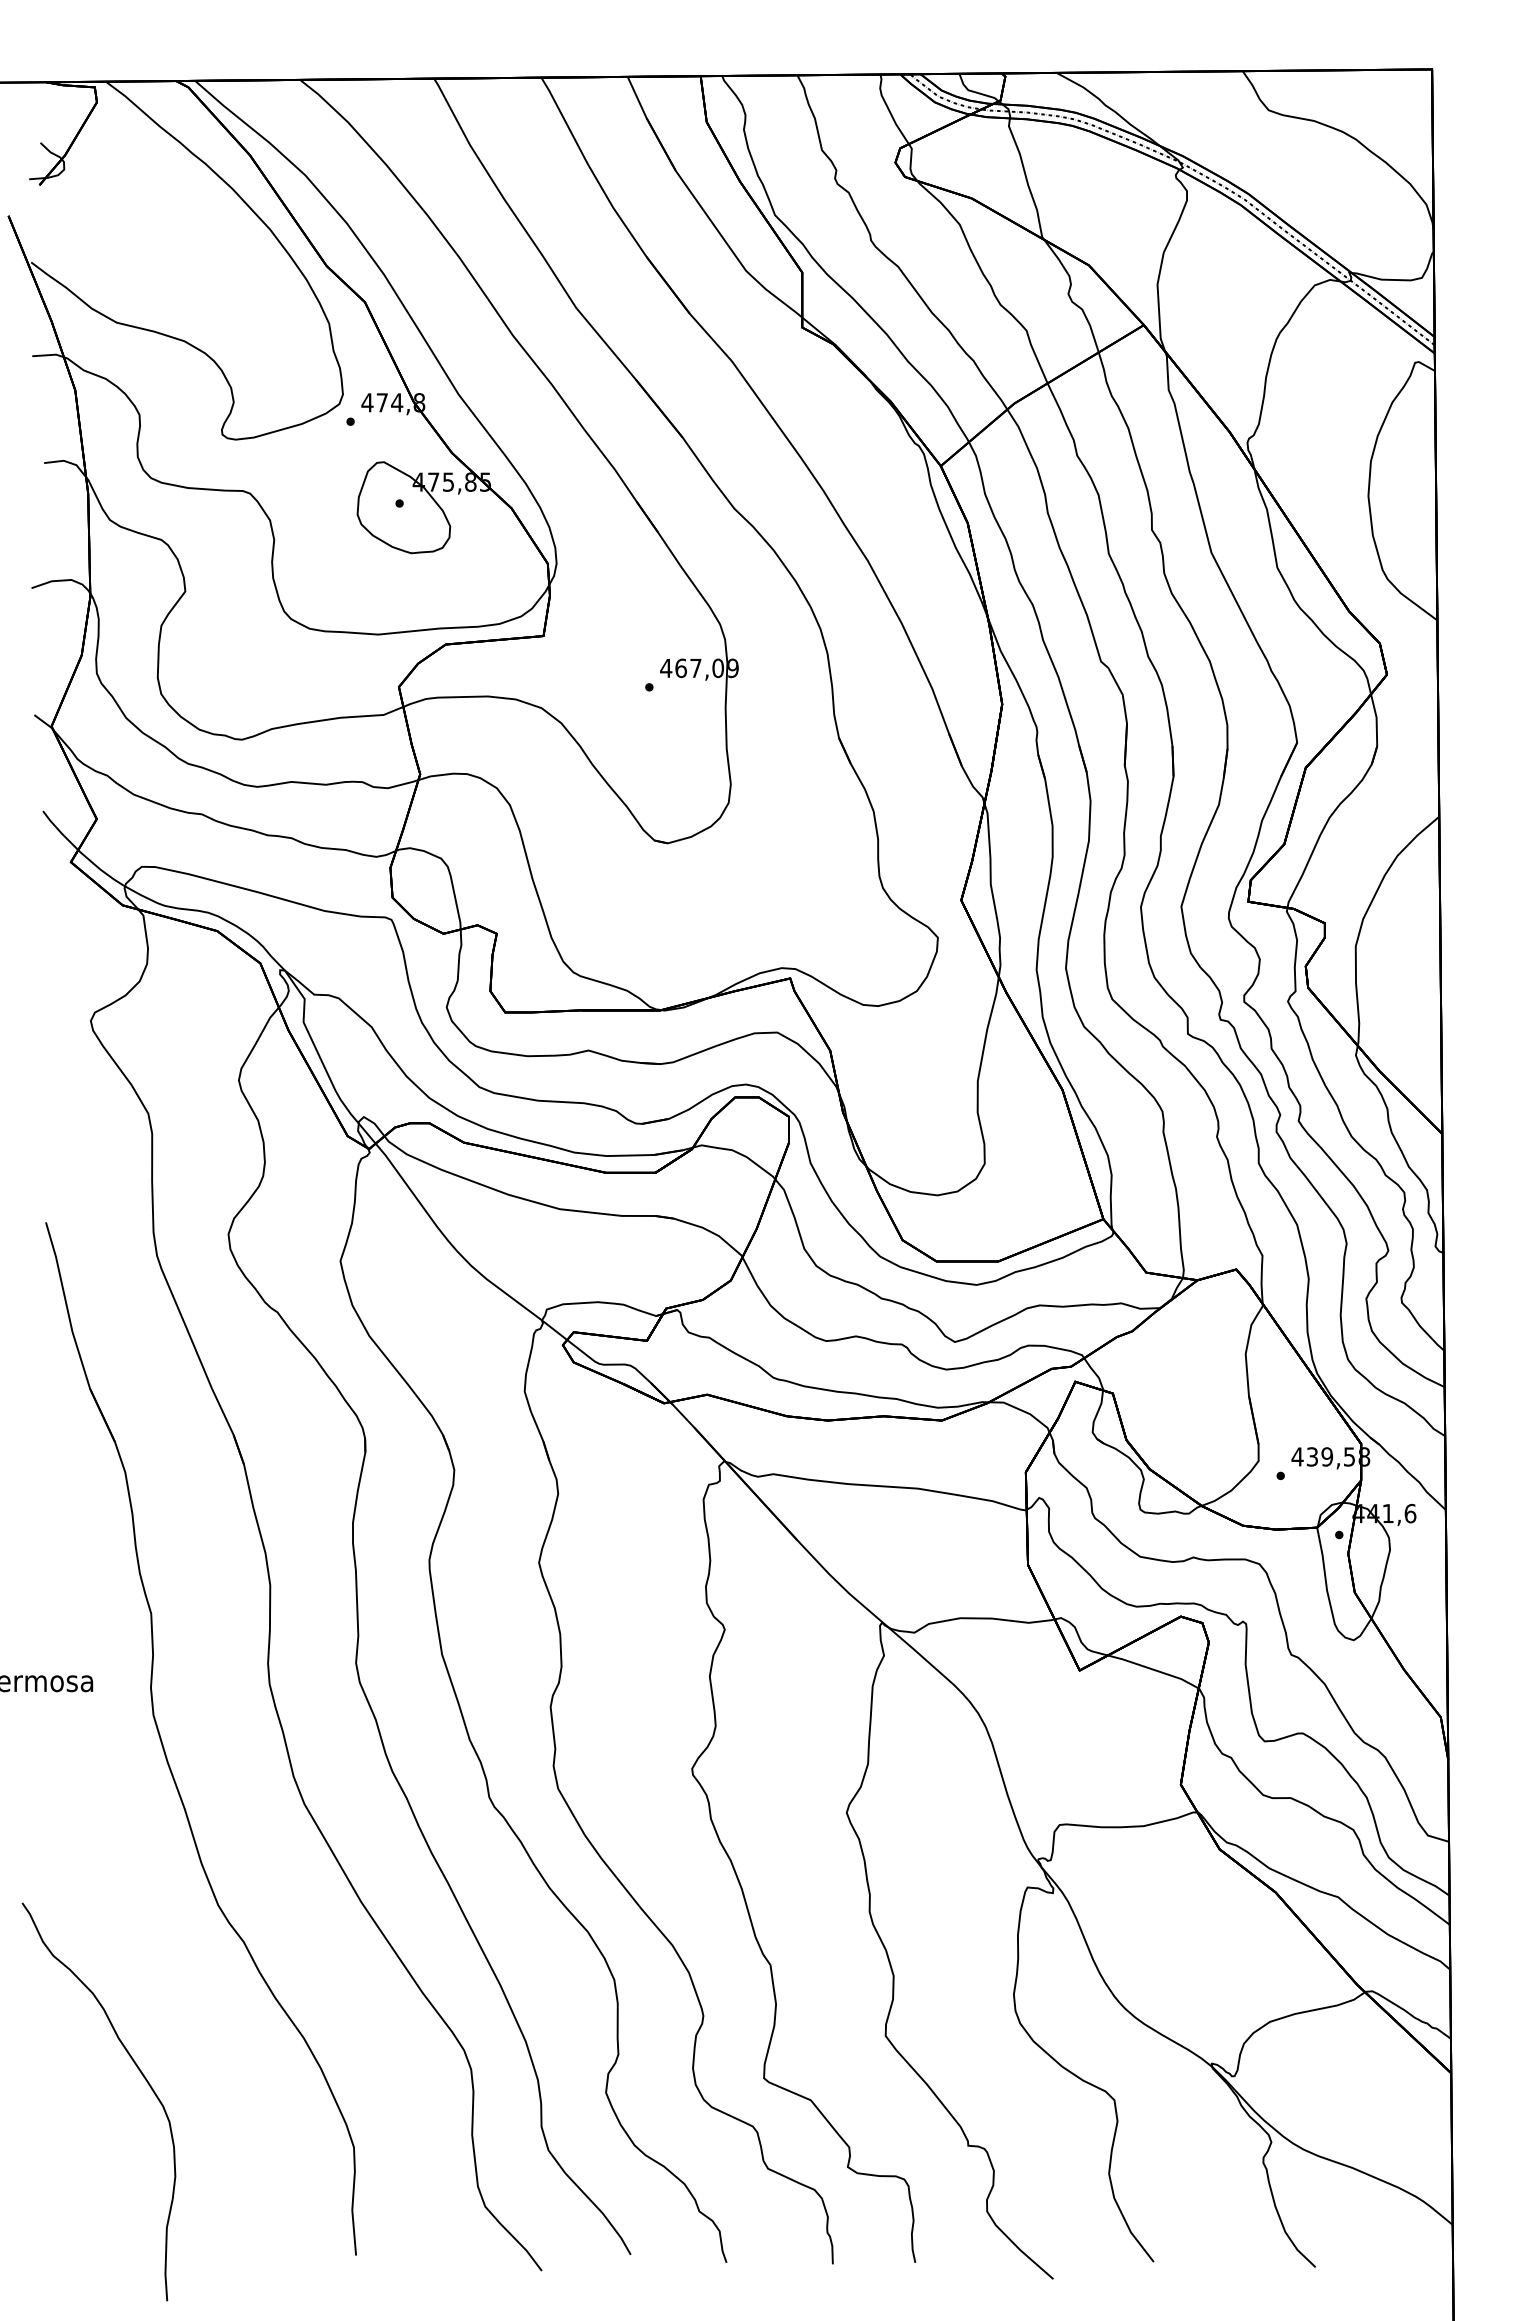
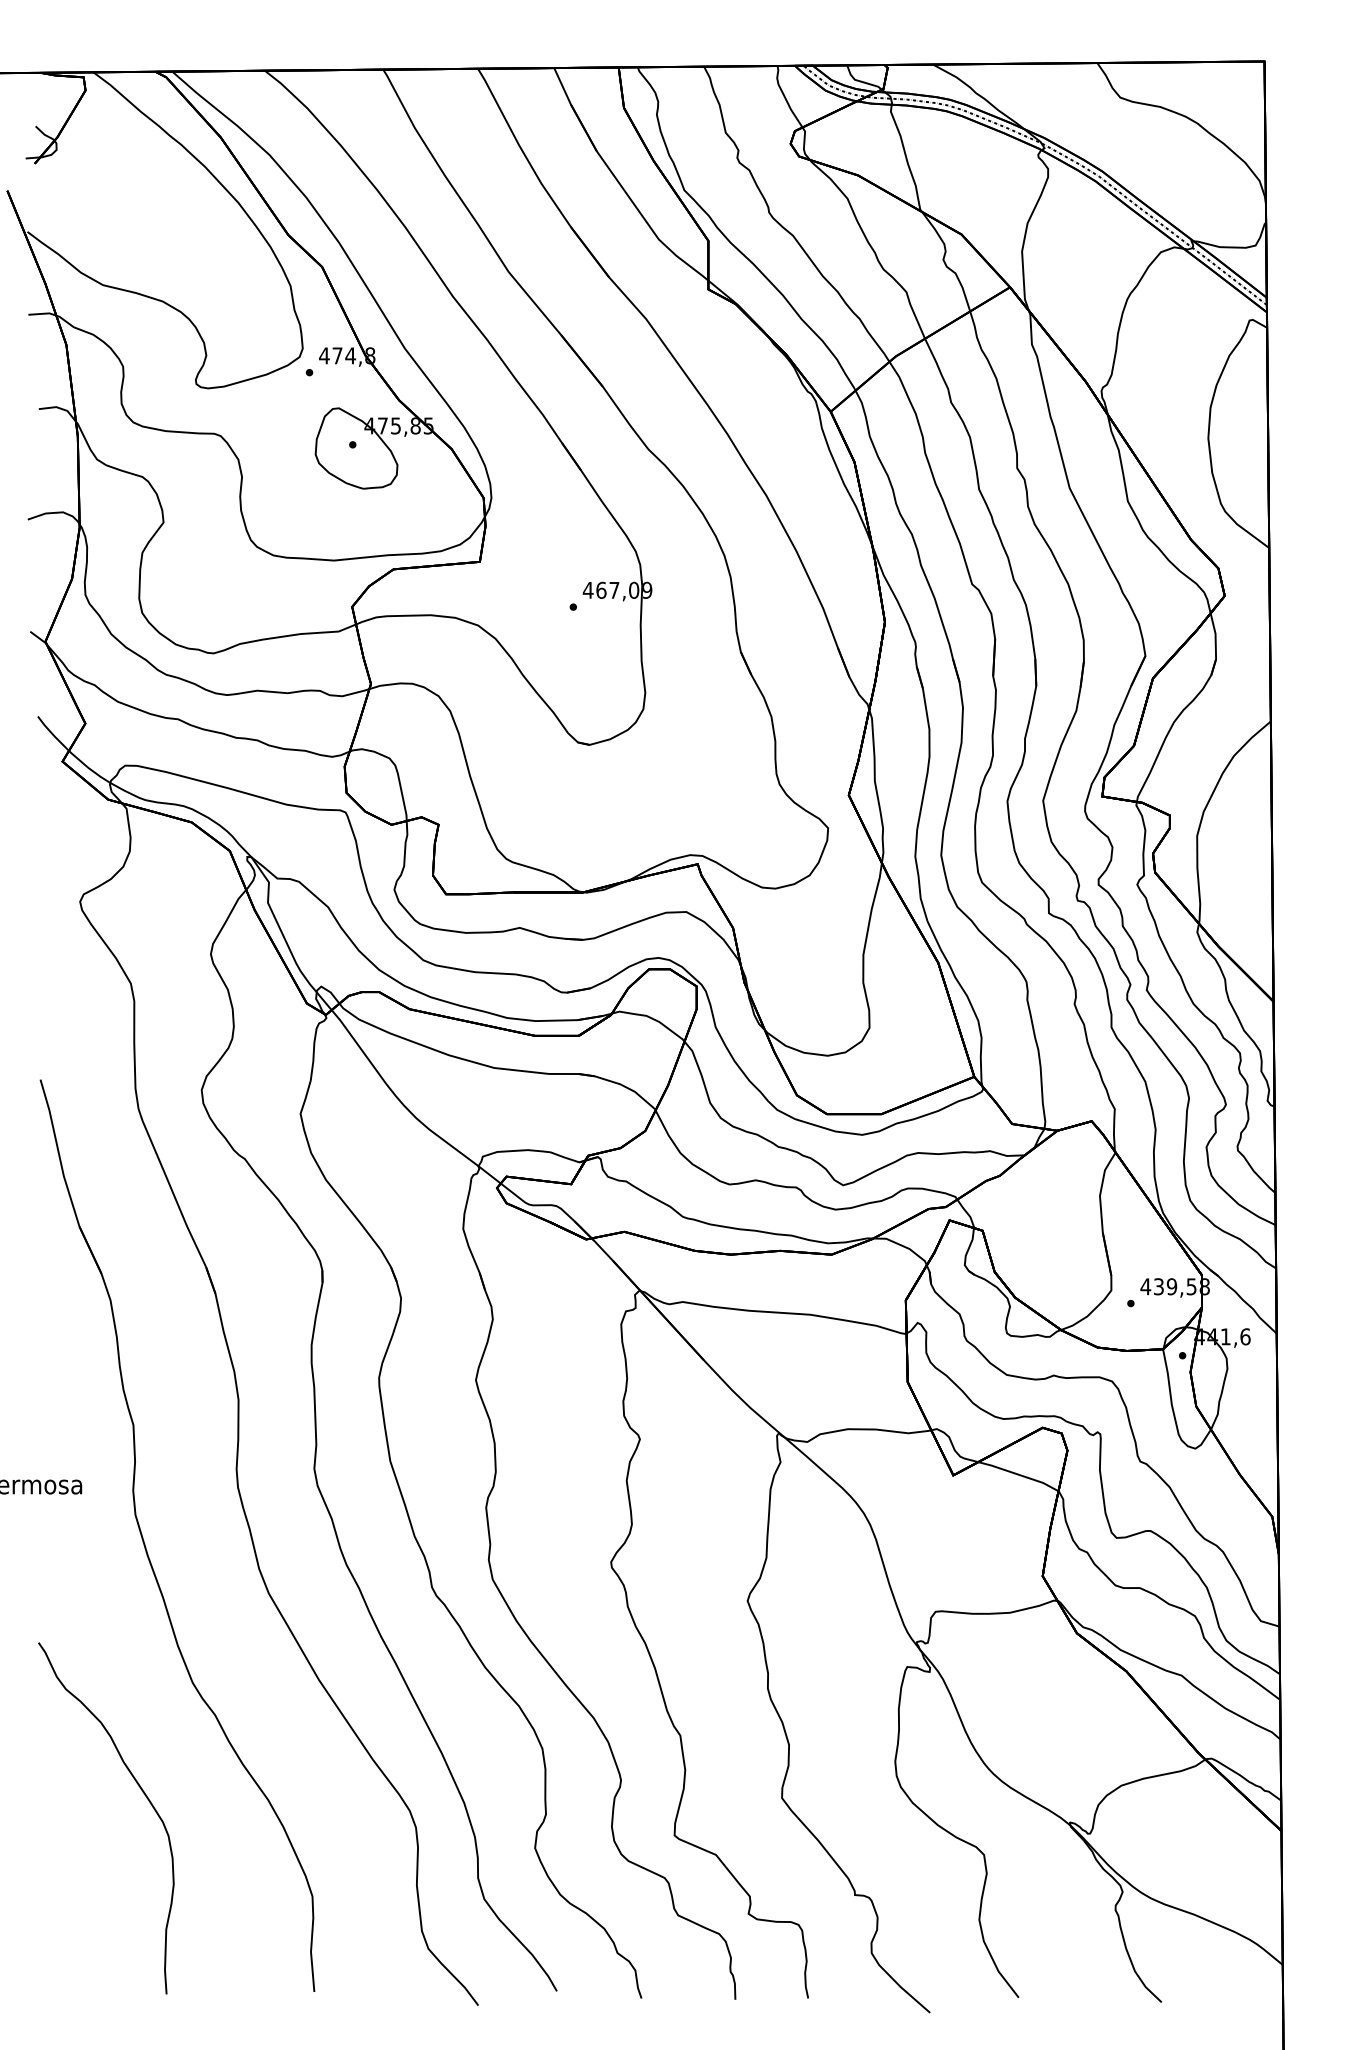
curve: (139, 2072) -> (142, 1792), moved

